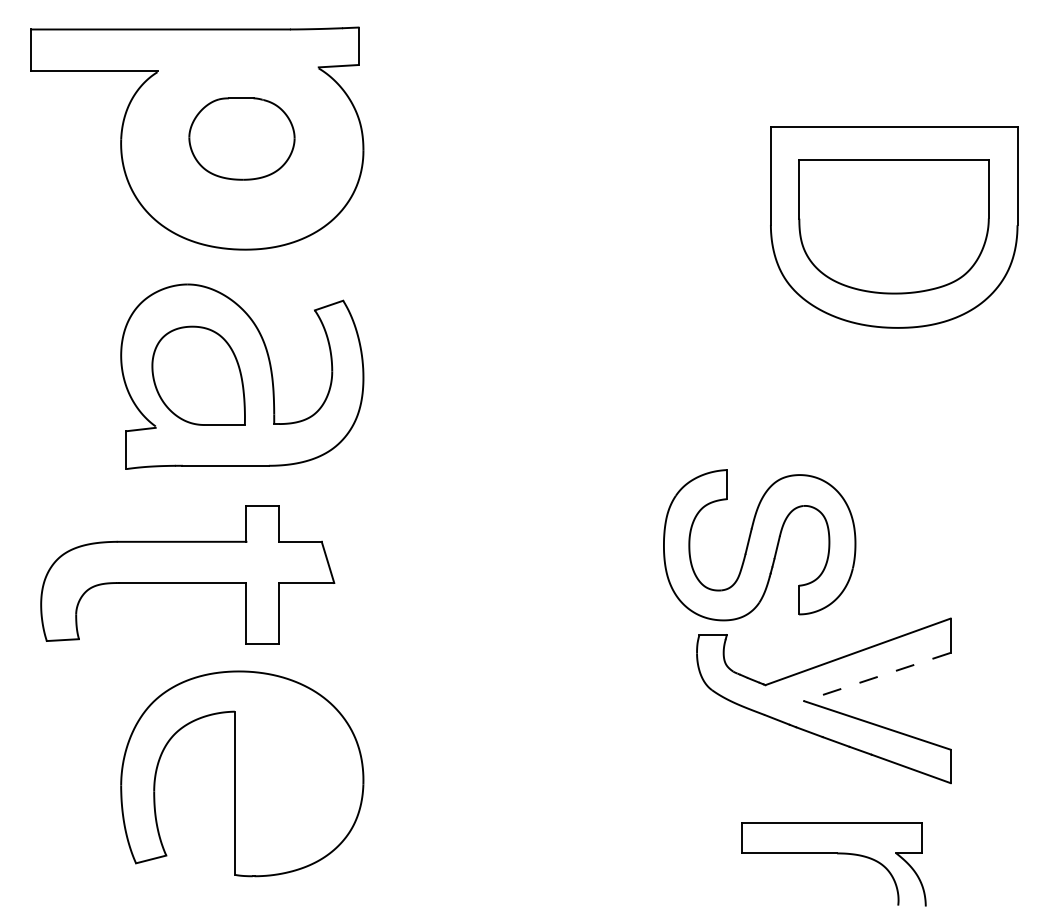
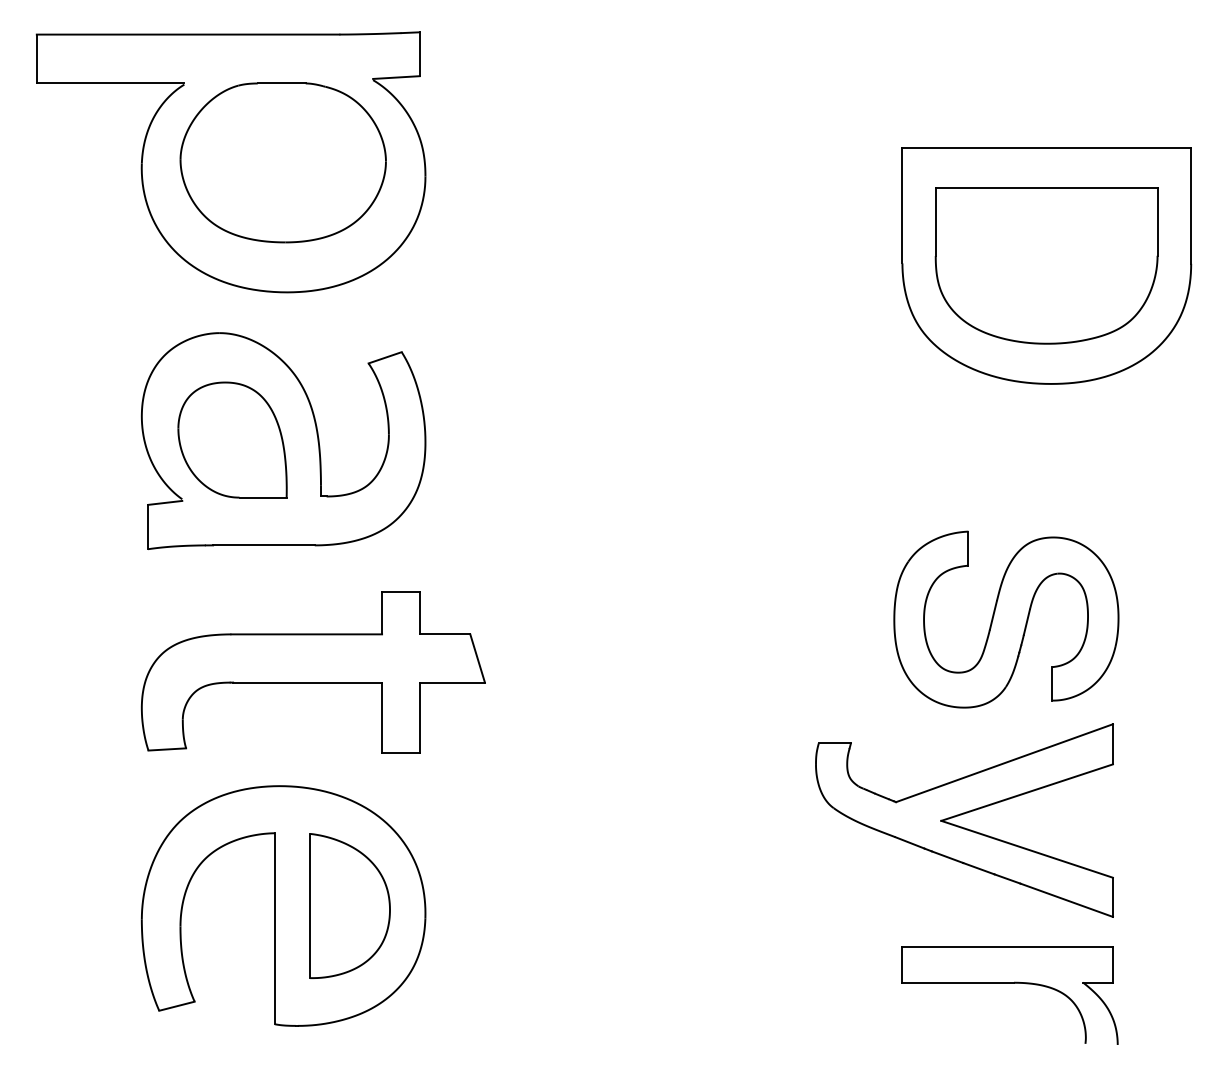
part: (241, 138) -> (282, 162), size x1.67
part: (759, 545) -> (1006, 619), moved
part: (187, 574) -> (313, 672), moved
line: (876, 677) -> (1026, 793), dashed -> solid
part: (299, 773) -> (350, 905), added
part: (837, 854) -> (1014, 984), moved

